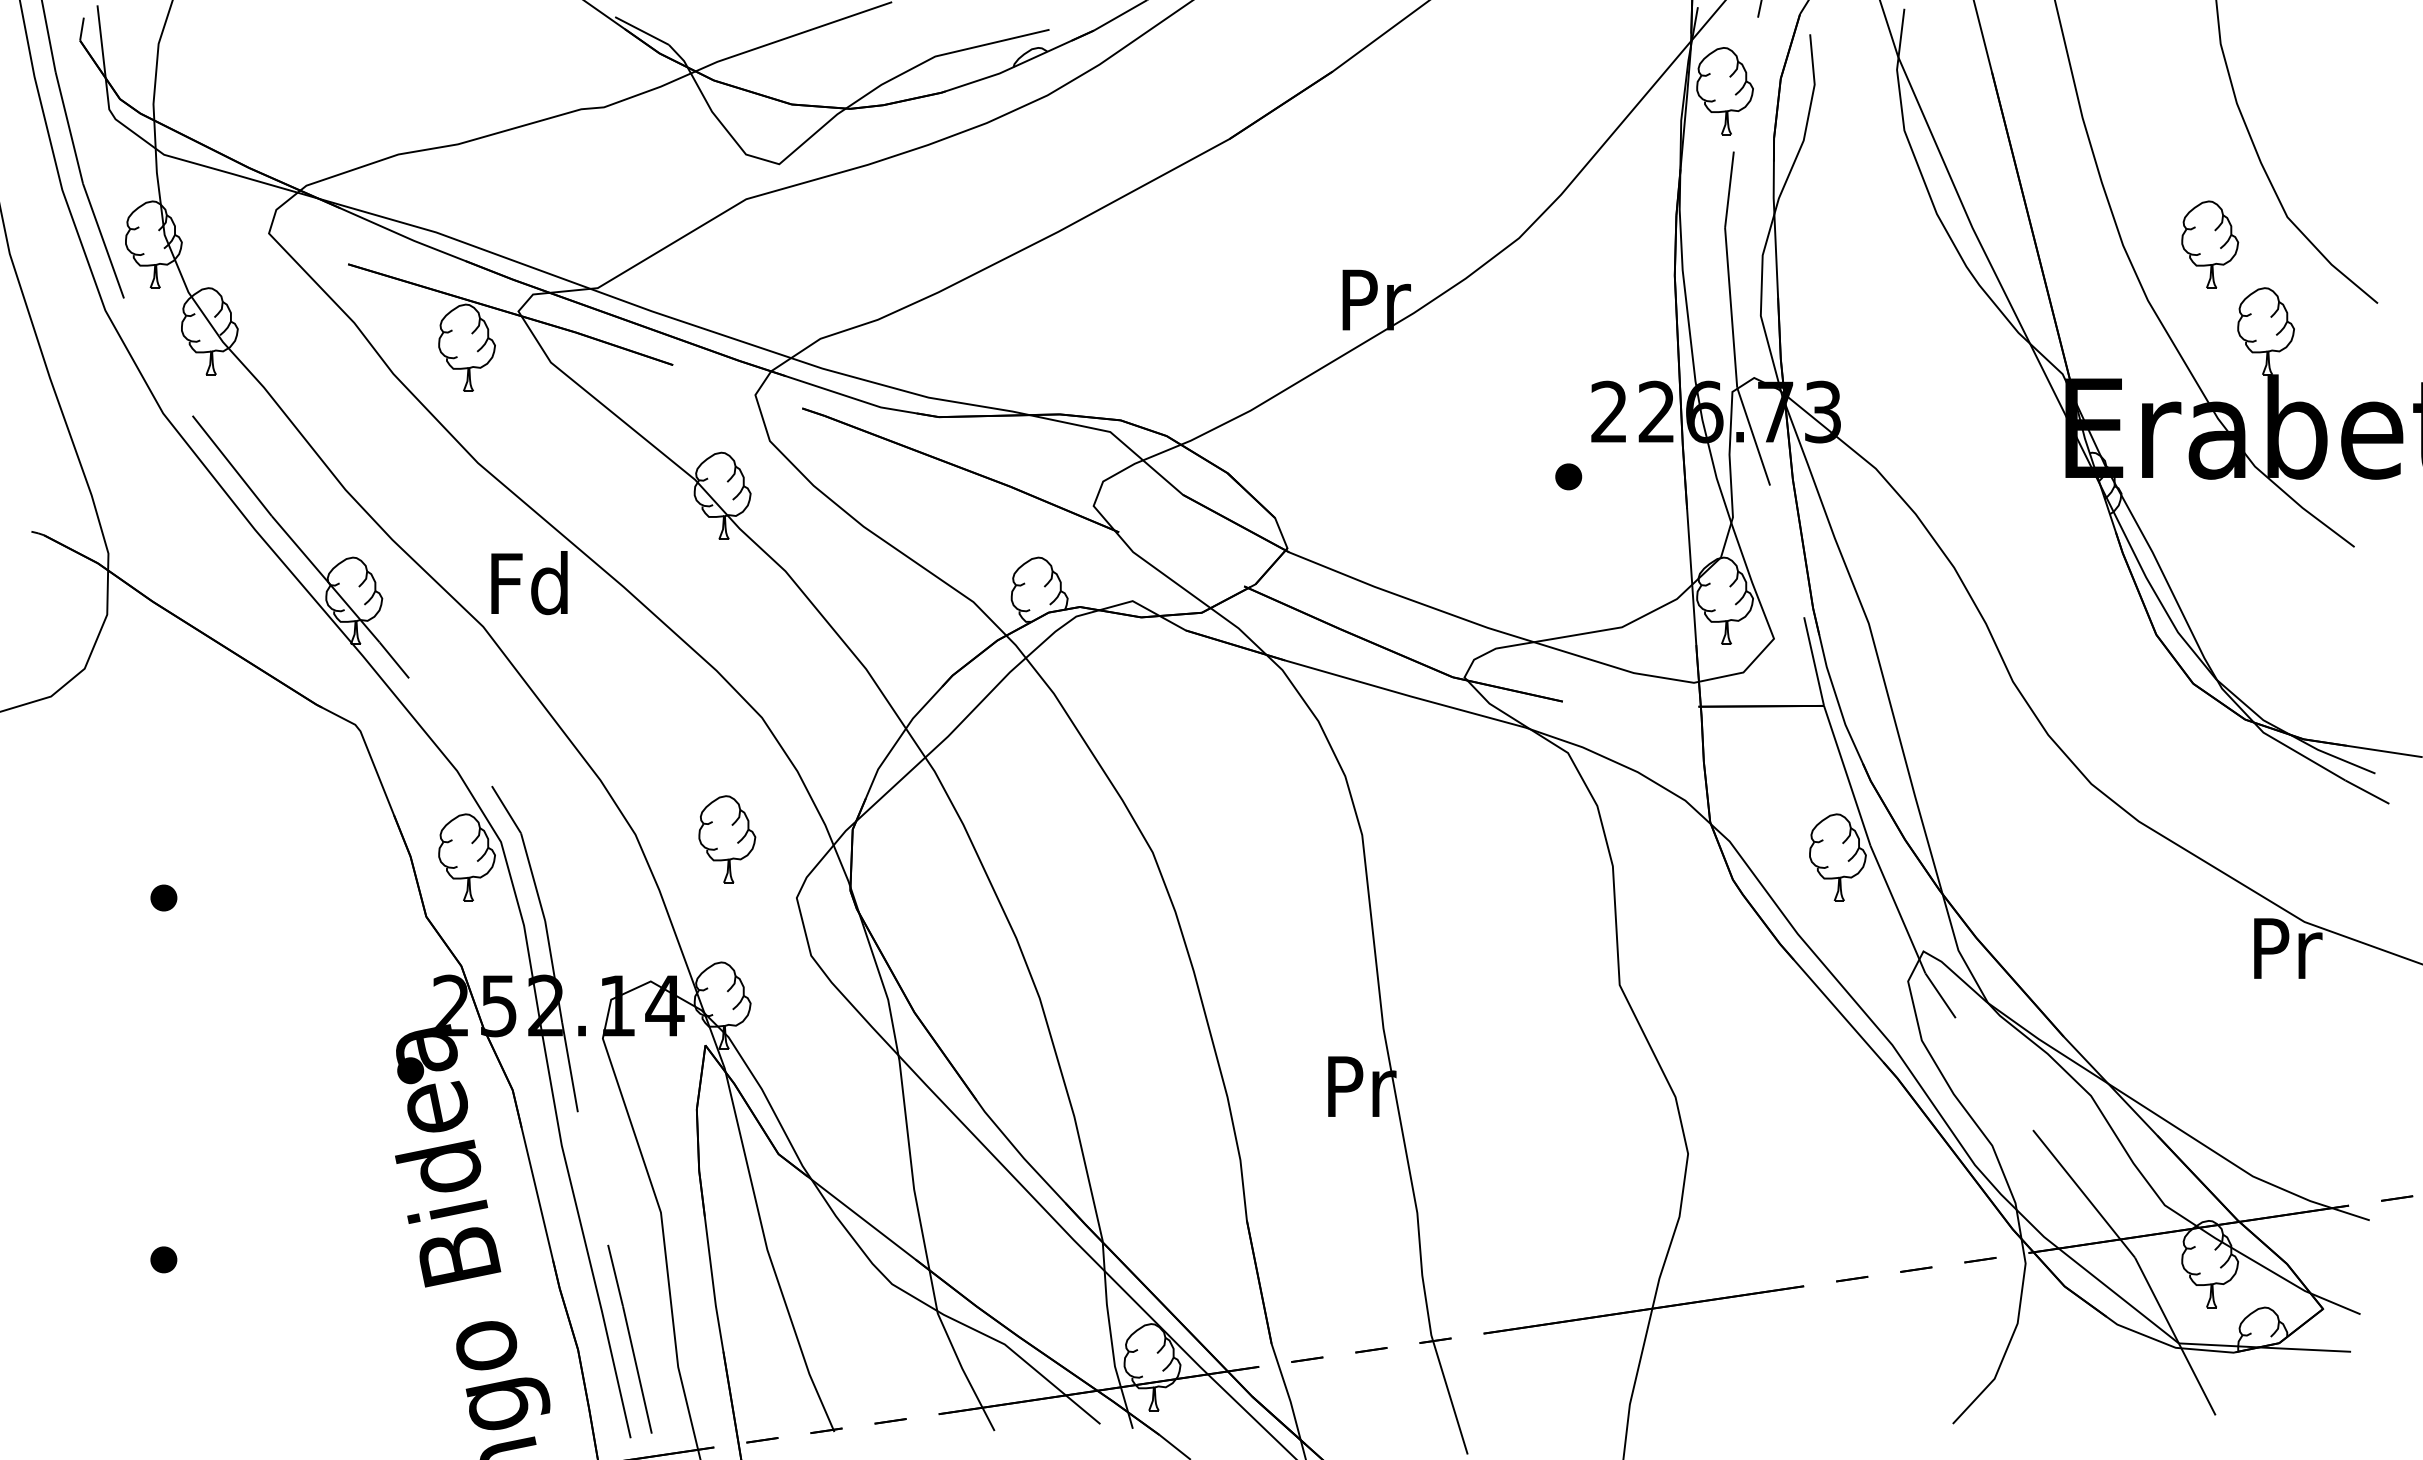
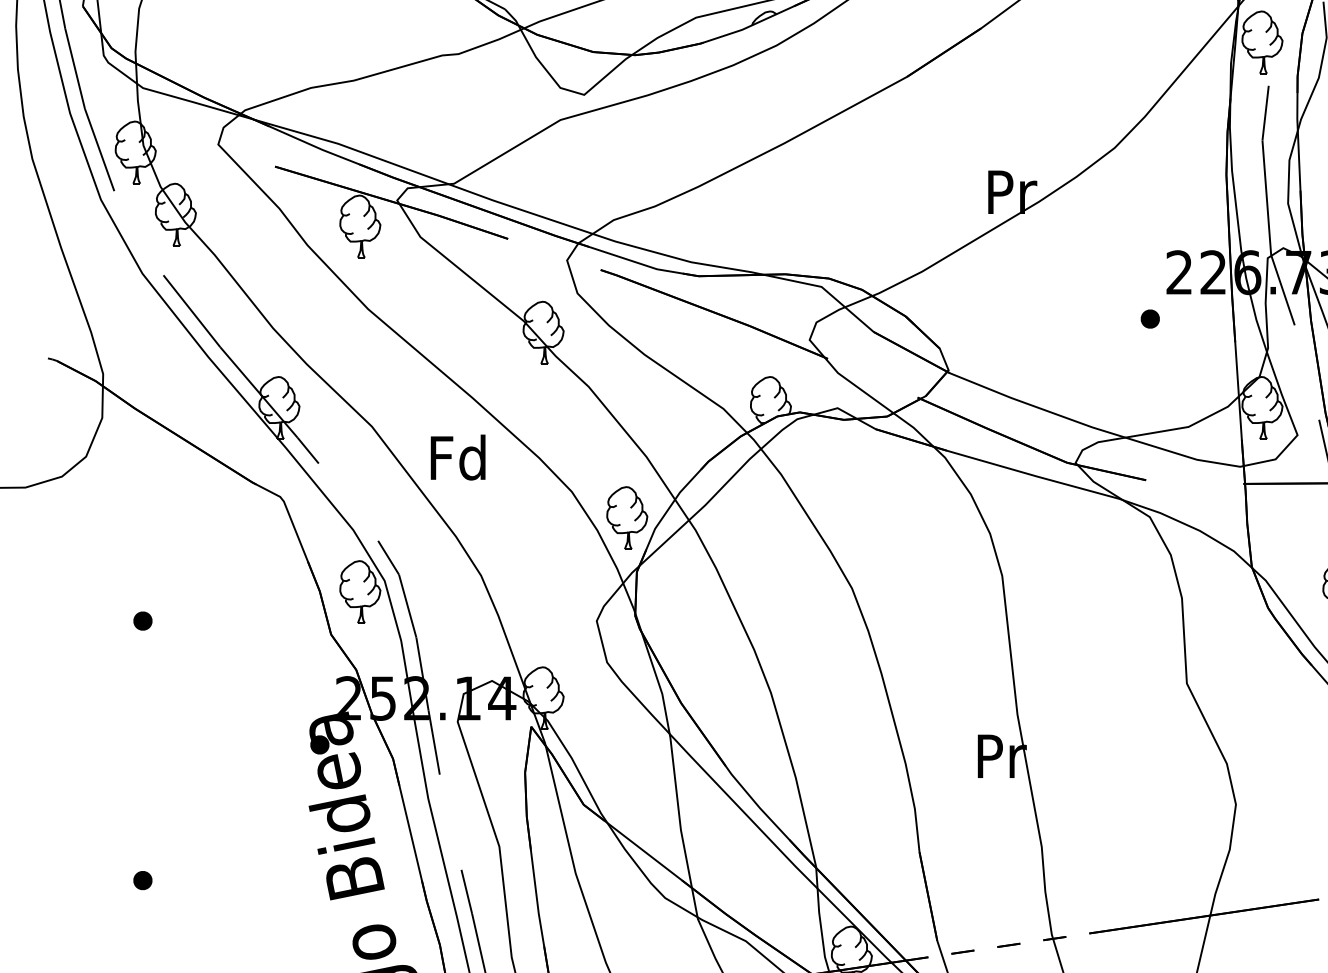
text: (529, 583) -> (458, 457), moved
part: (727, 839) -> (627, 518), moved

